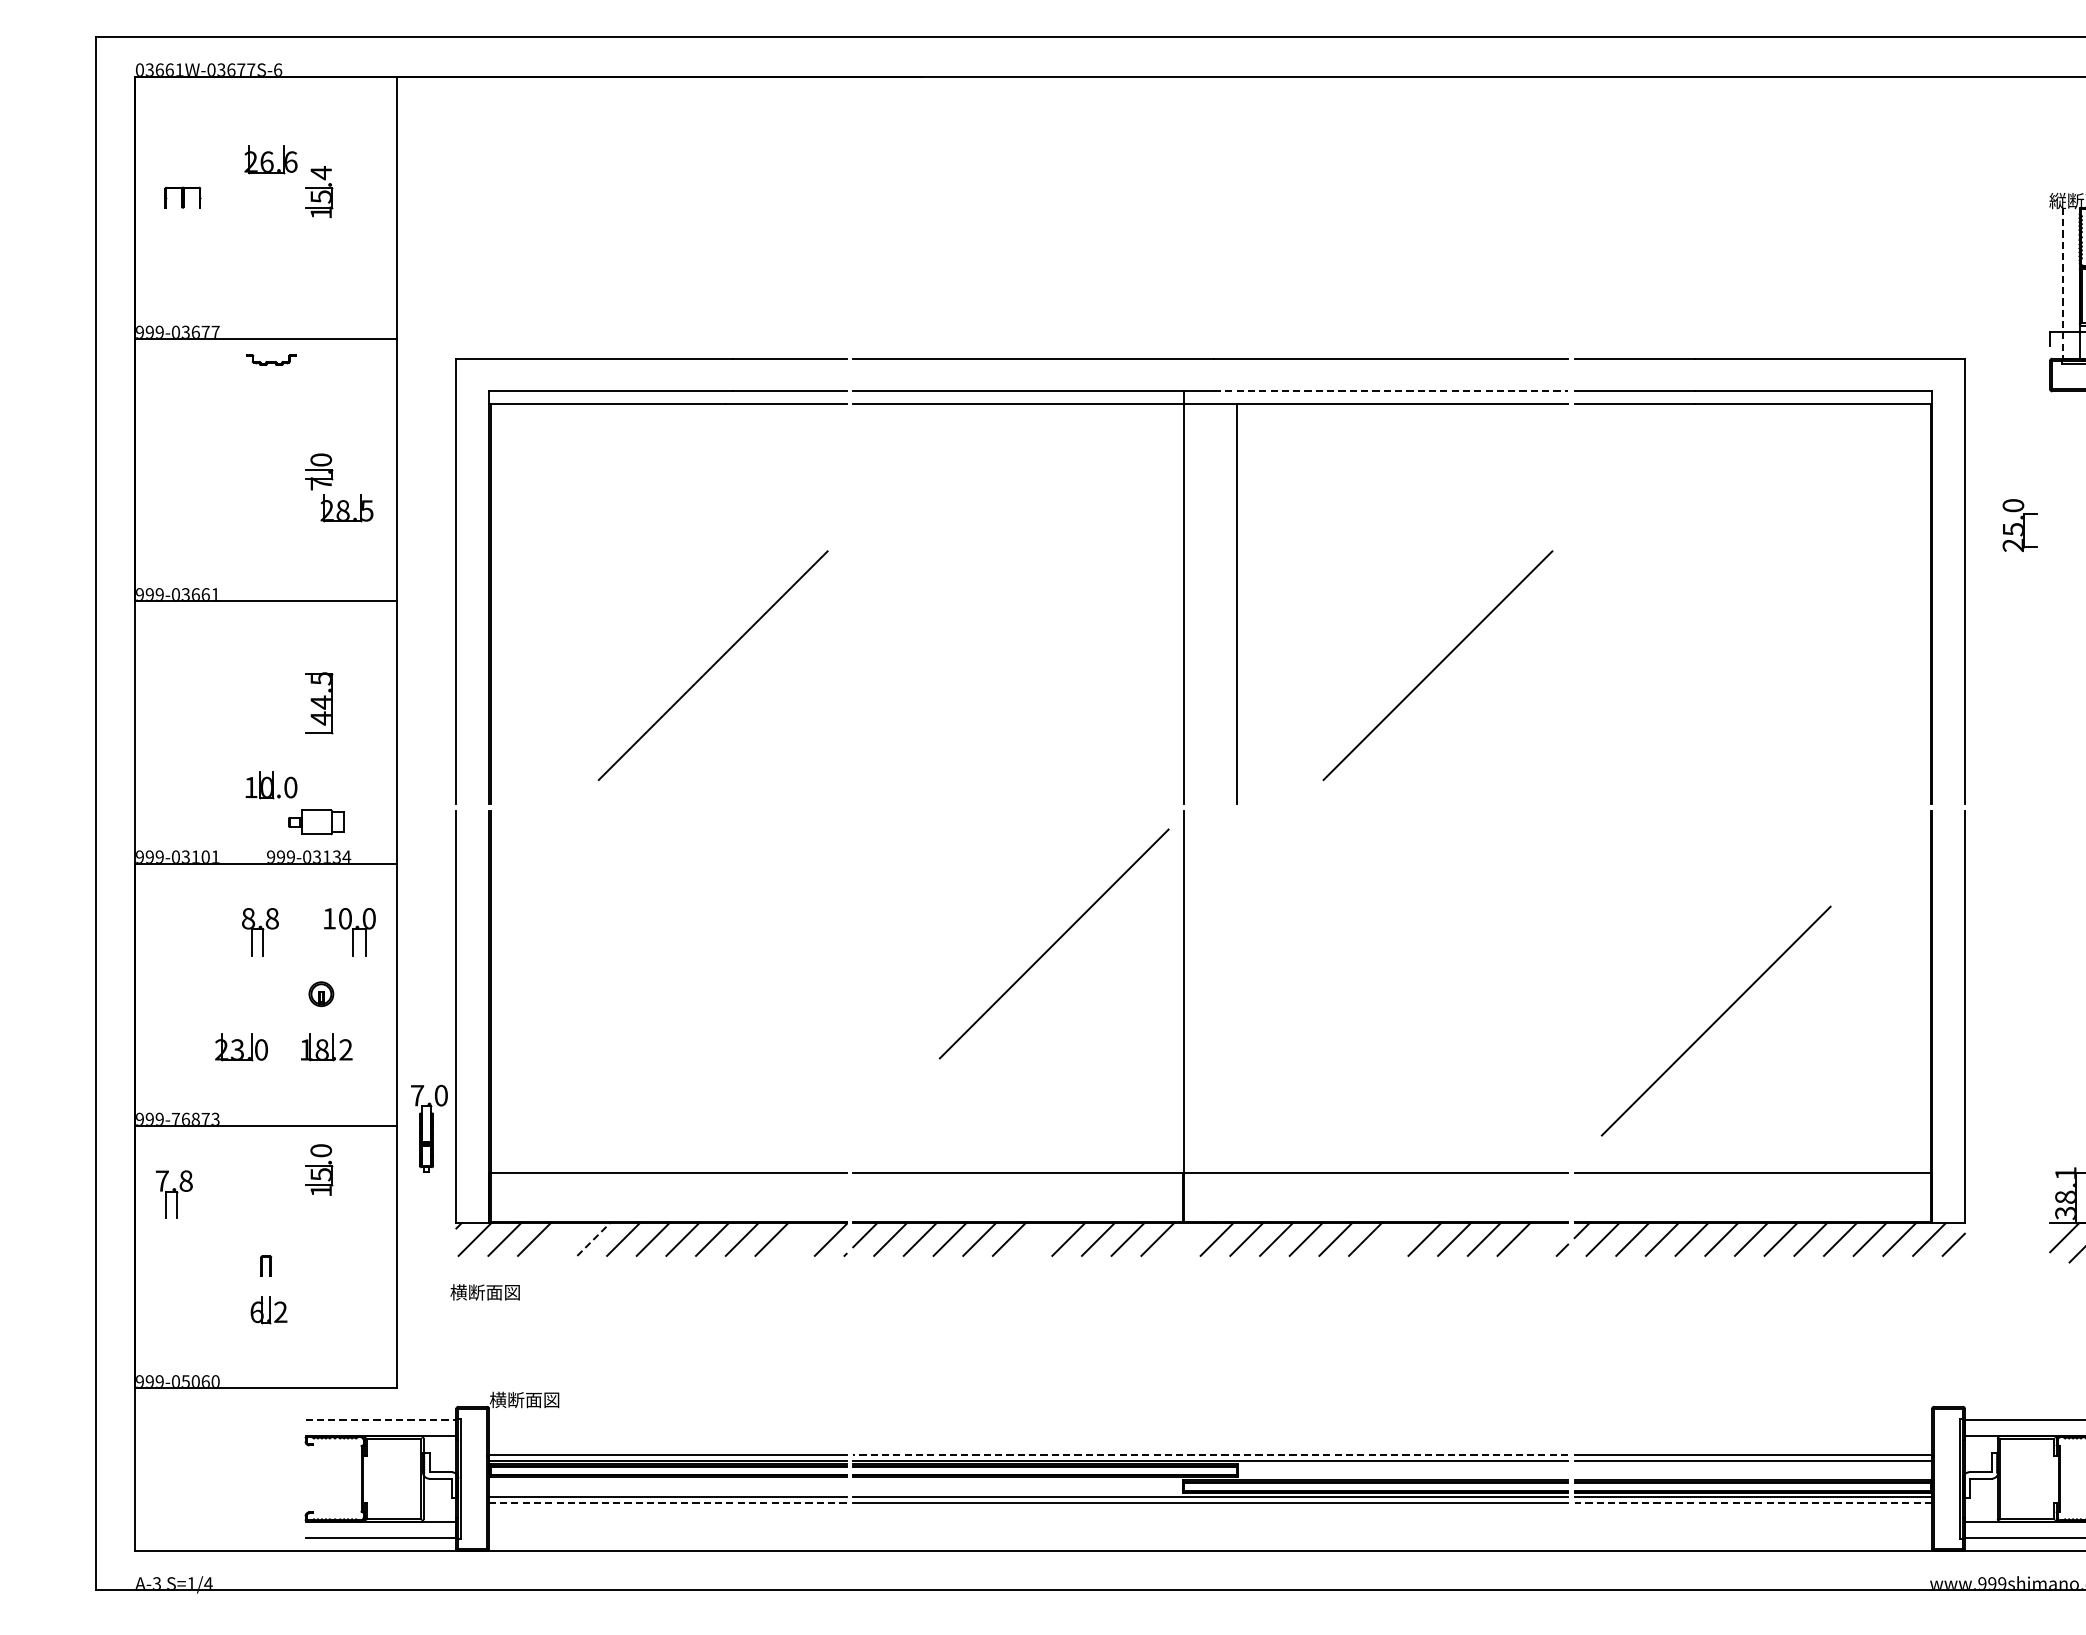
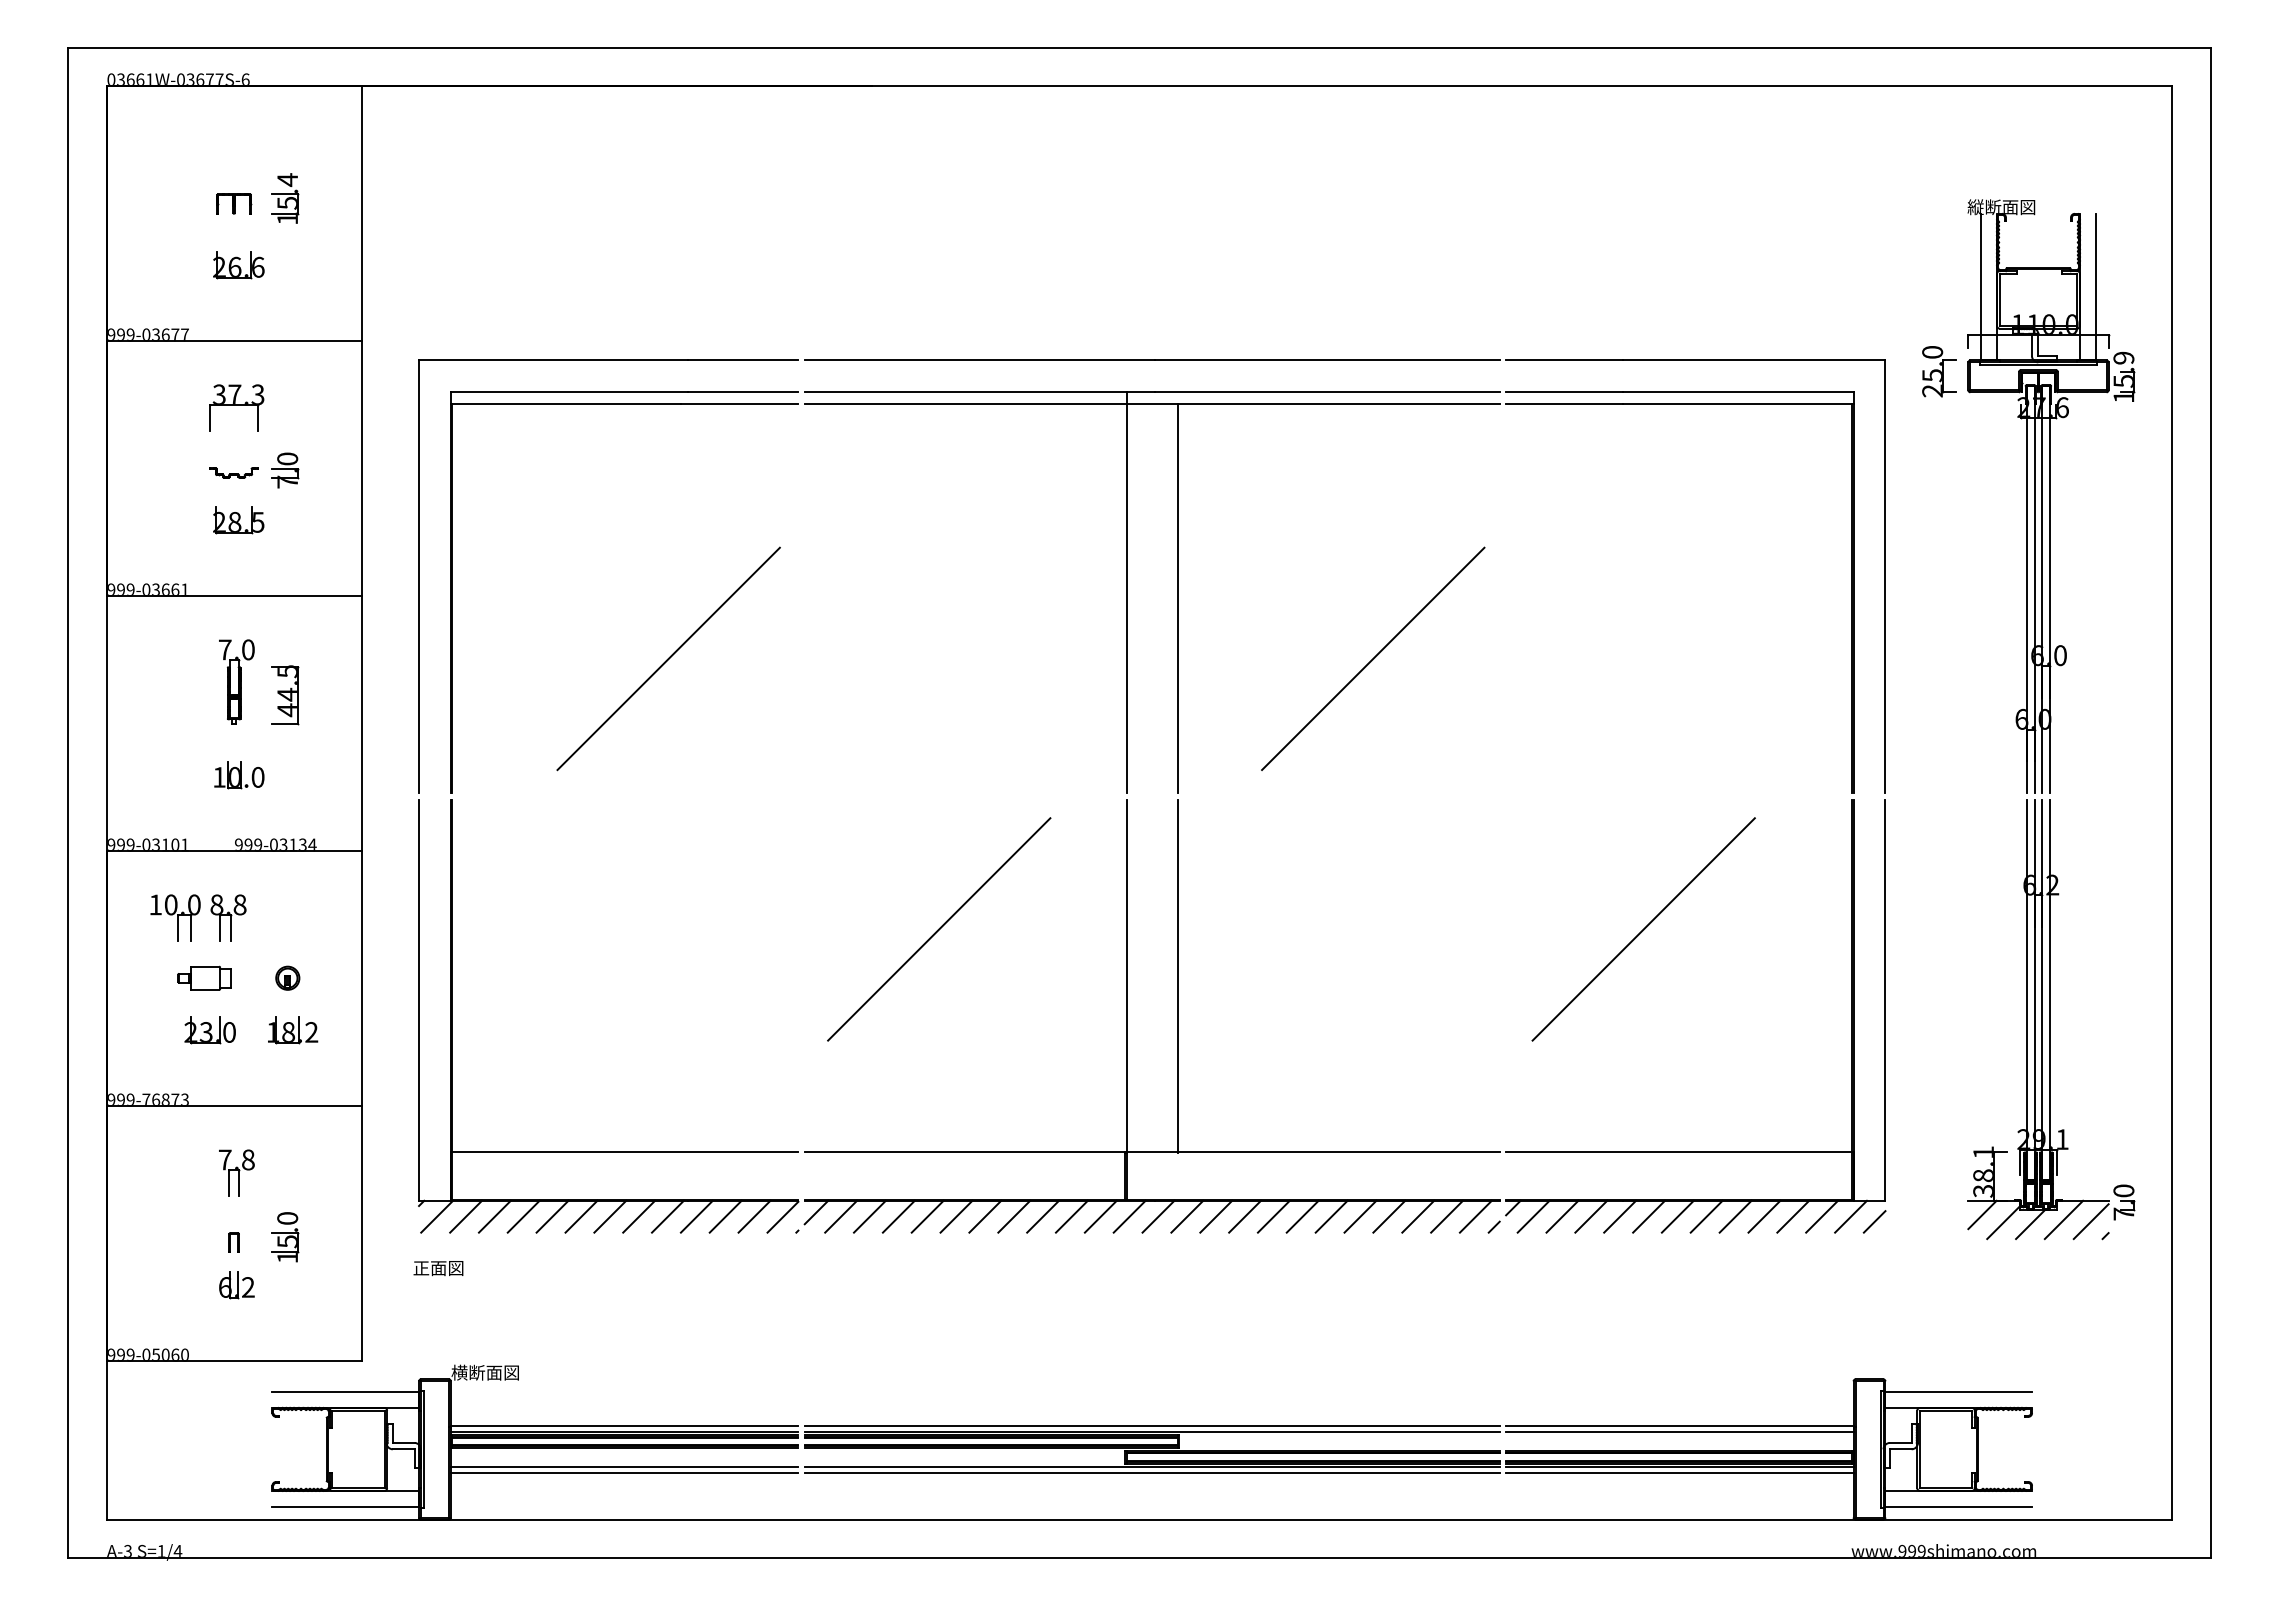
part: (270, 160) -> (238, 265), moved
part: (183, 197) -> (234, 203), moved
line: (2063, 283) -> (1981, 287), dashed -> solid
part: (270, 359) -> (233, 472), moved
line: (1391, 391) -> (1328, 392), dashed -> solid
part: (268, 407) -> (236, 407), added
part: (346, 508) -> (238, 520), moved
part: (2020, 525) -> (1939, 371), moved
part: (315, 821) -> (204, 977), moved
part: (349, 931) -> (175, 917), moved
line: (1054, 944) -> (939, 929), moved
line: (1236, 991) -> (1177, 975), added
line: (1715, 1021) -> (1643, 929), moved
part: (429, 1128) -> (236, 681), moved
part: (319, 1170) -> (285, 1237), moved
part: (173, 1194) -> (236, 1172), moved
line: (563, 1239) -> (523, 1216), added
line: (593, 1239) -> (552, 1216), dashed -> solid
line: (801, 1239) -> (754, 1216), added
line: (1039, 1239) -> (985, 1216), added
line: (1187, 1239) -> (1129, 1216), added
line: (1395, 1239) -> (1331, 1216), added
line: (1543, 1239) -> (1475, 1216), added
text: (484, 1292) -> (446, 1268), 横断面図 -> 正面図
line: (381, 1420) -> (346, 1392), dashed -> solid
line: (1209, 1454) -> (1151, 1425), dashed -> solid
line: (667, 1503) -> (624, 1473), dashed -> solid
line: (1753, 1503) -> (1679, 1473), dashed -> solid

